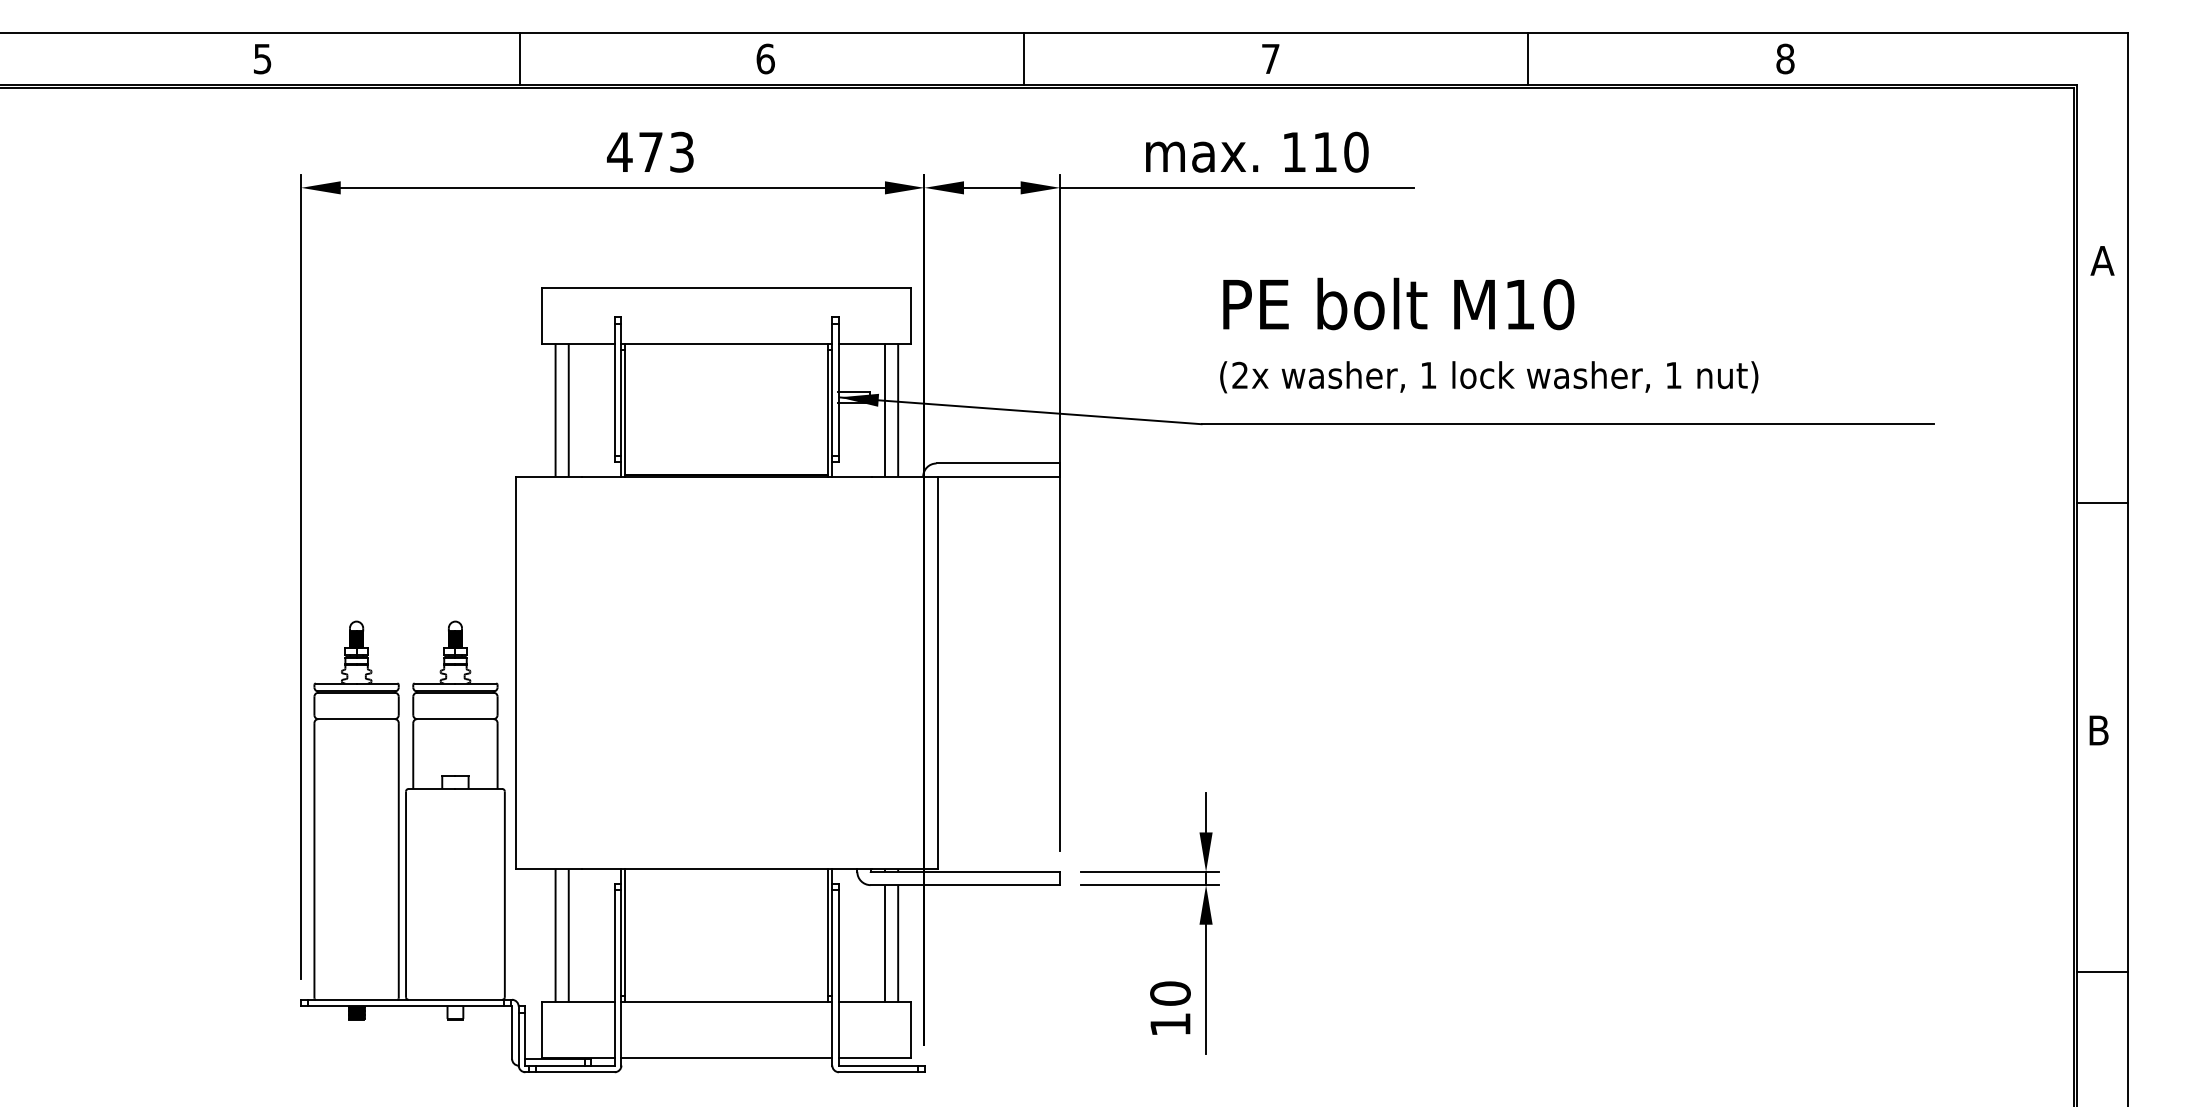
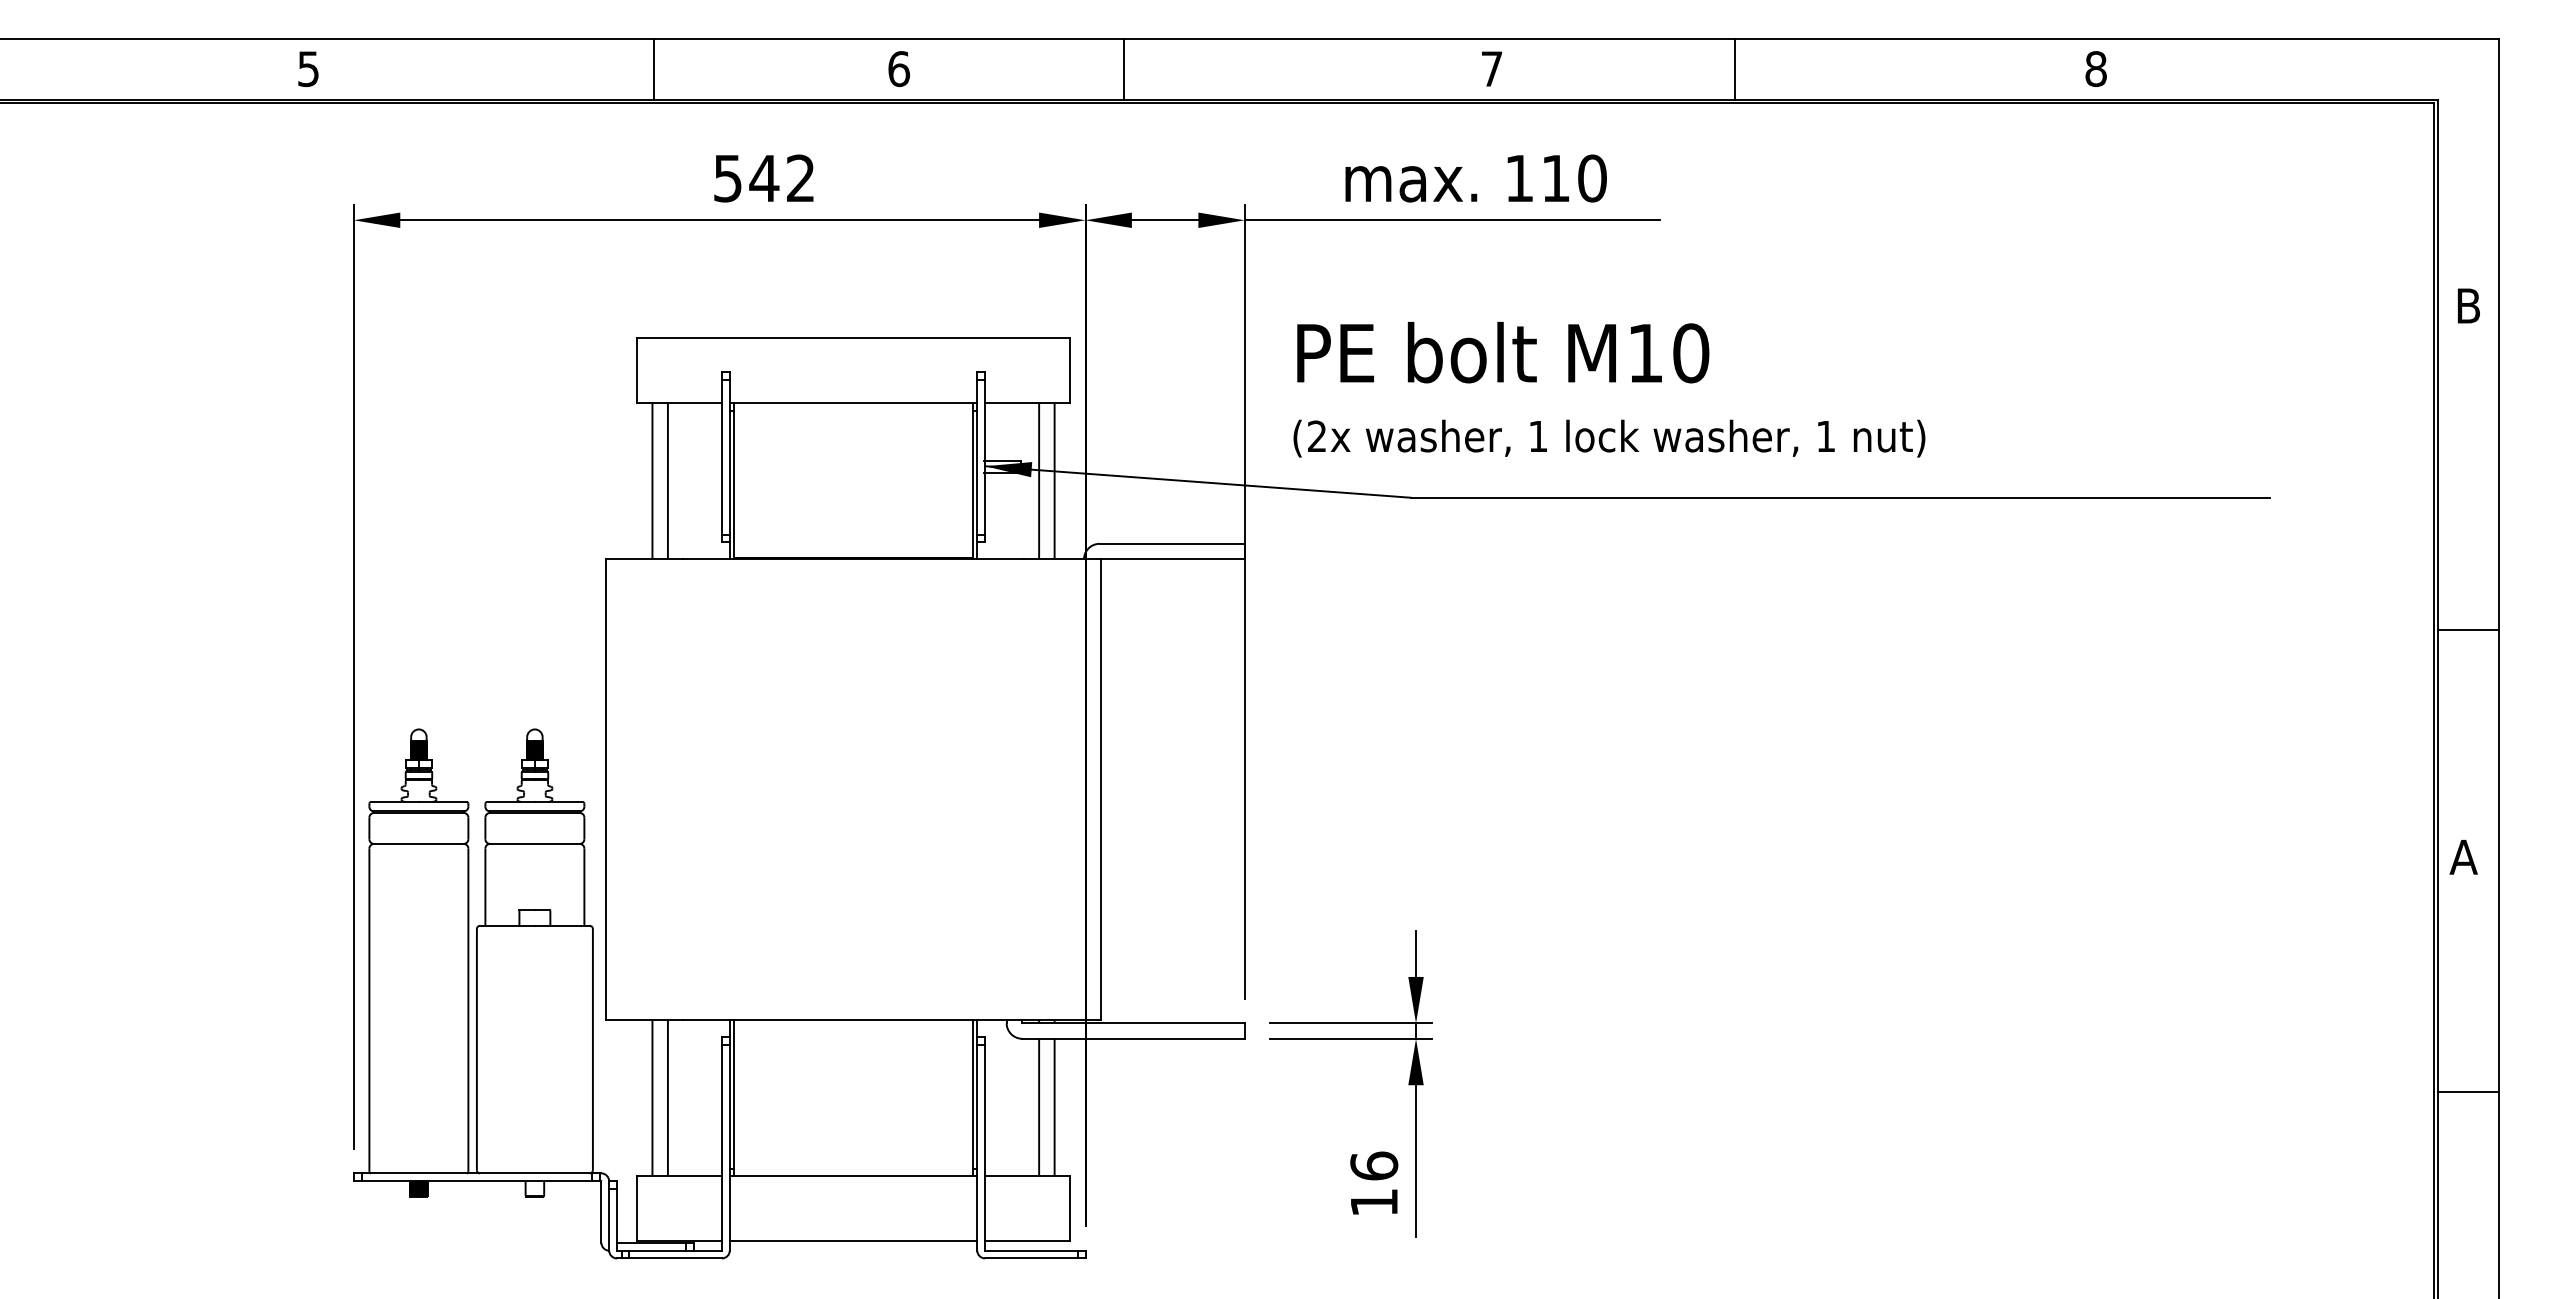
line: (519, 59) -> (653, 69), moved
line: (1024, 59) -> (1124, 69), moved
line: (1527, 59) -> (1734, 69), moved
text: (650, 152) -> (763, 178), 473 -> 542
text: (2102, 260) -> (2468, 305), A -> B
text: (1489, 335) -> (1609, 389), moved
line: (2101, 502) -> (2467, 629), moved
text: (2098, 729) -> (2463, 856), B -> A
line: (2101, 971) -> (2467, 1092), moved
text: (1170, 993) -> (1374, 1165), 10 -> 16

